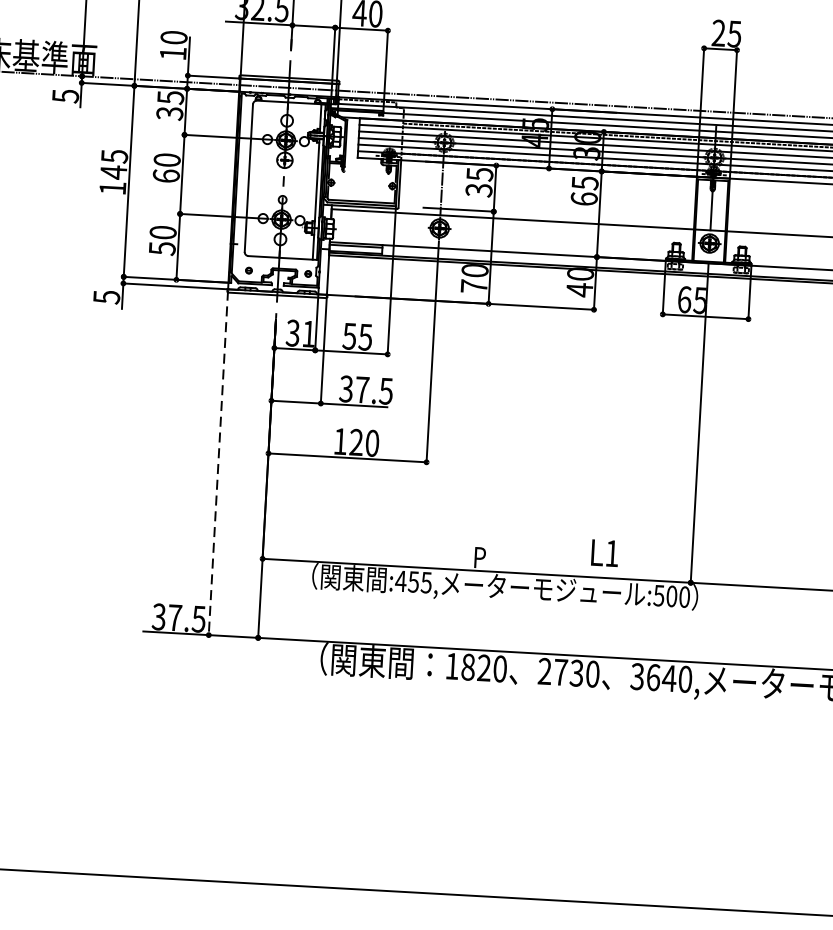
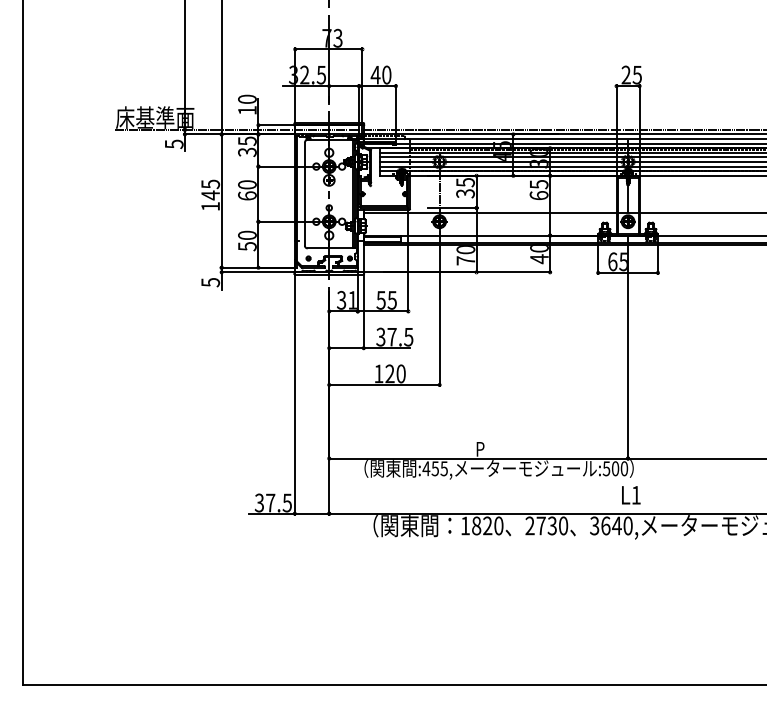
line: (218, 462) -> (294, 393), dashed -> solid
text: (605, 553) -> (631, 495), moved

